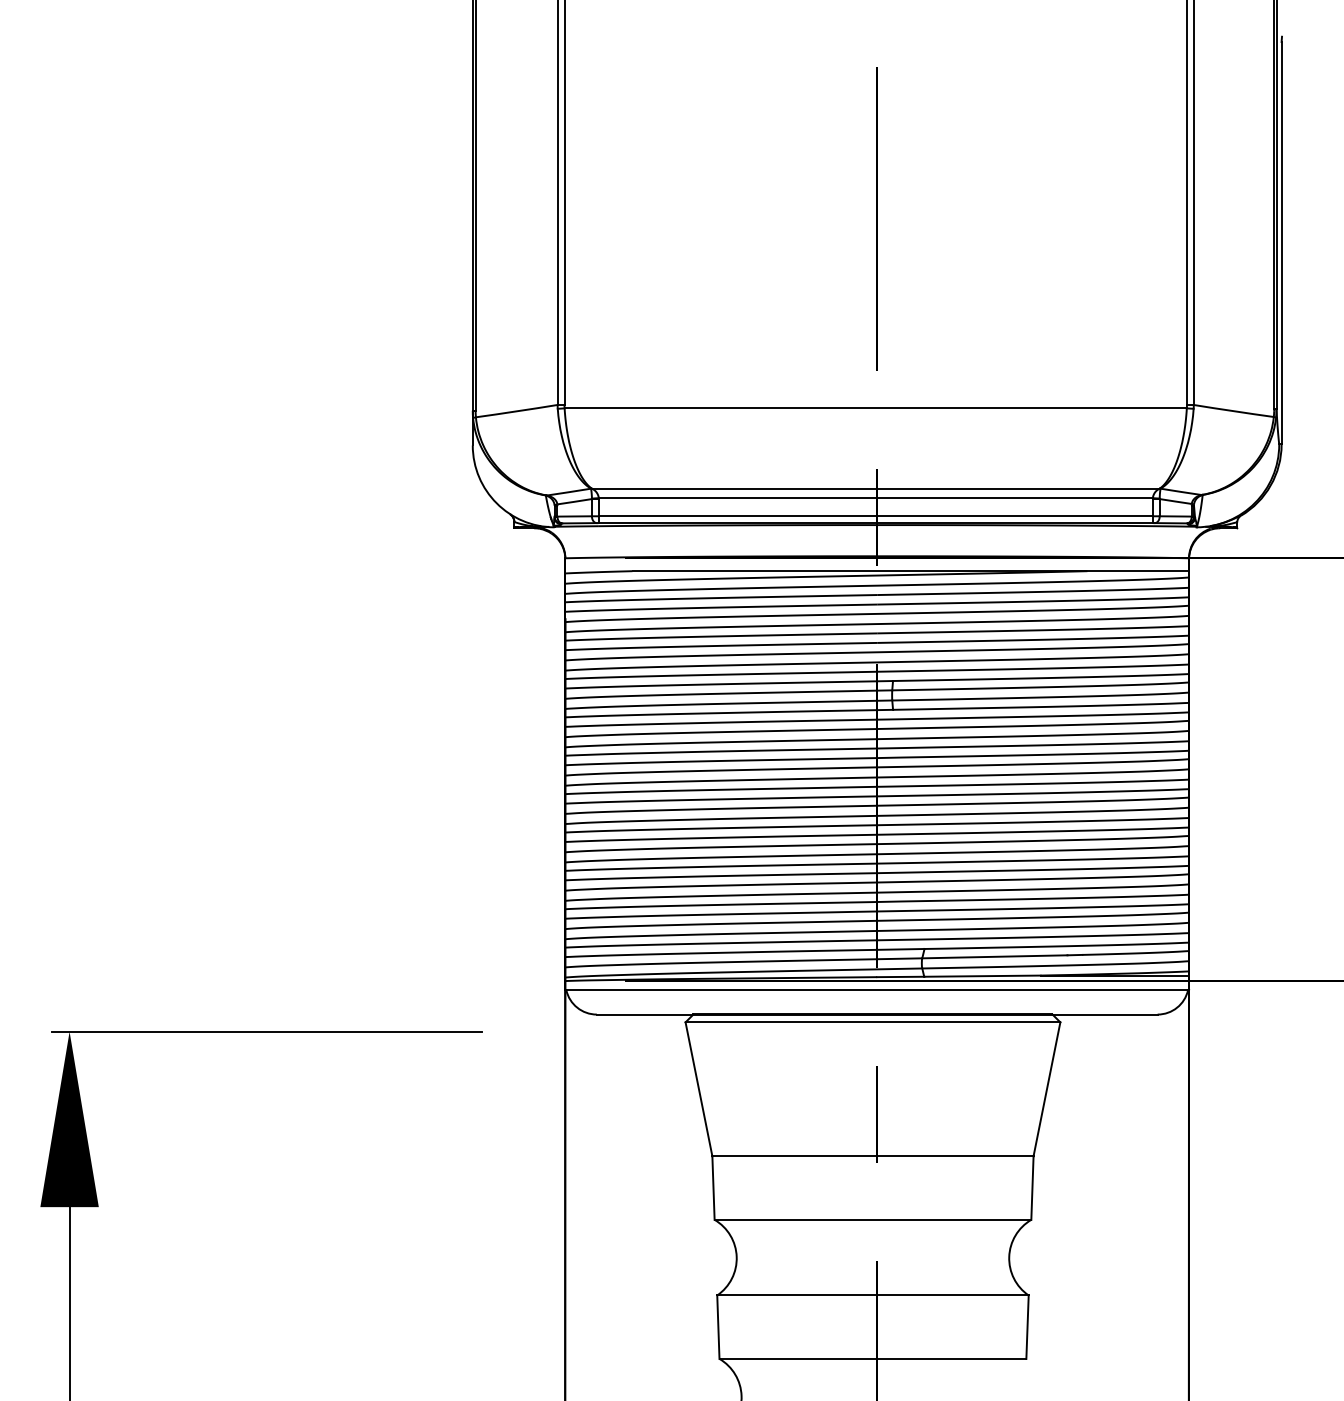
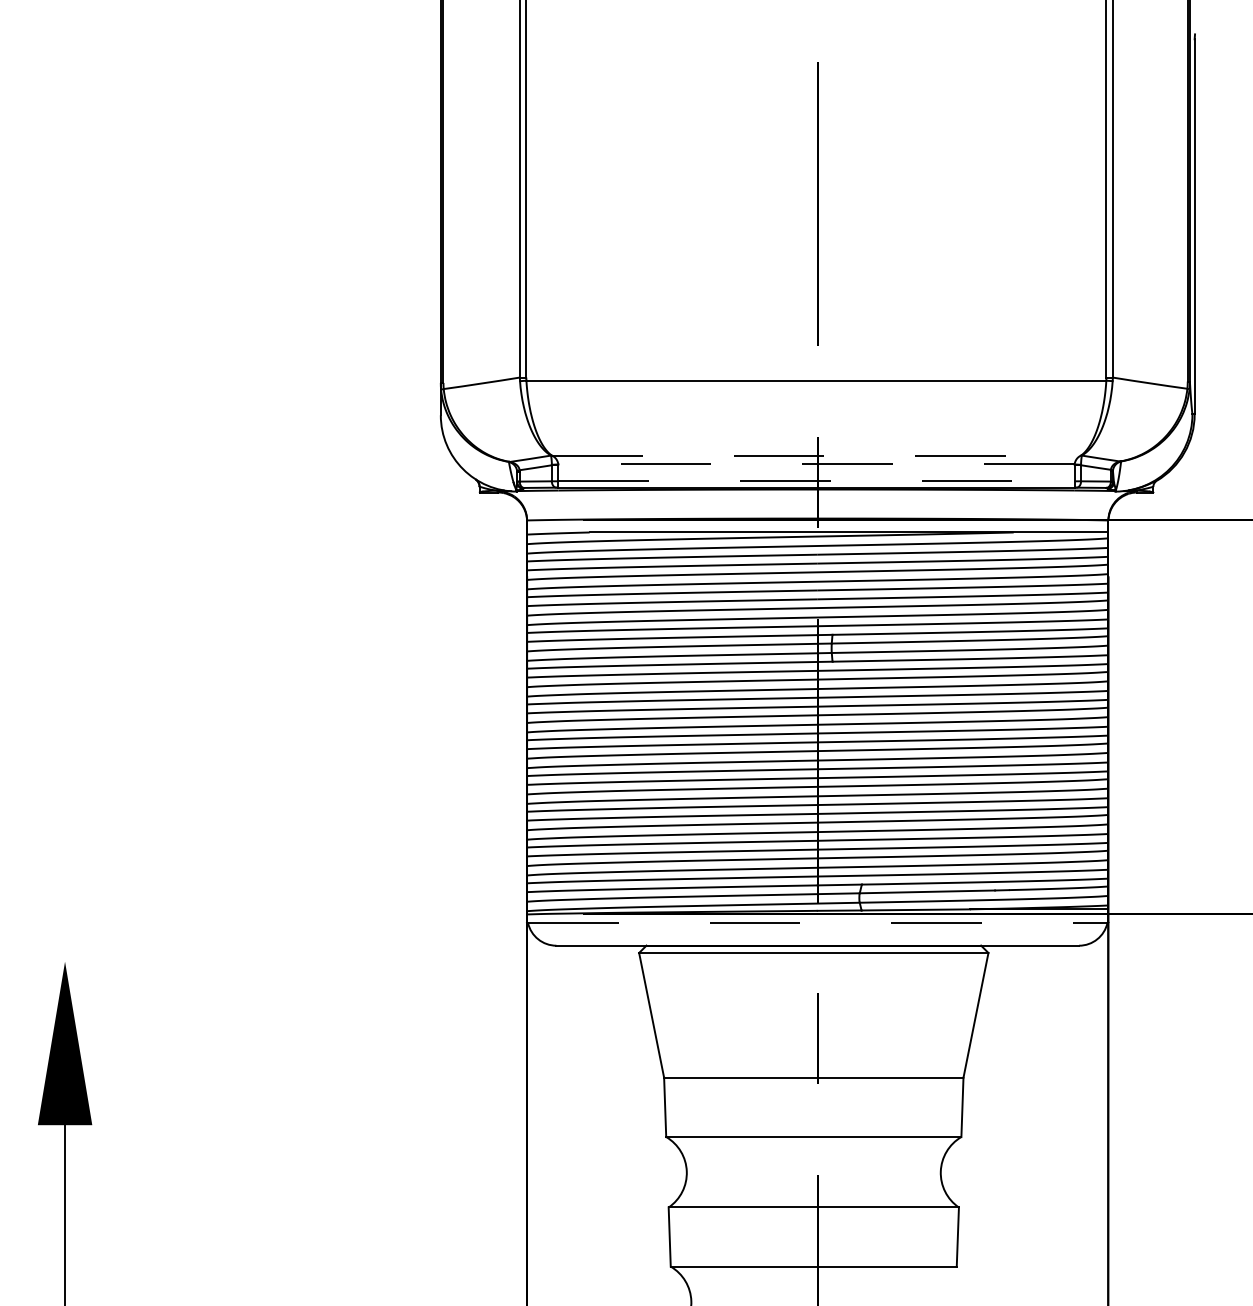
line: (875, 488) -> (816, 455), solid -> dashed
line: (875, 498) -> (816, 464), solid -> dashed
line: (875, 516) -> (816, 481), solid -> dashed
line: (877, 990) -> (818, 923), solid -> dashed
line: (267, 1031) -> (249, 961), removed

